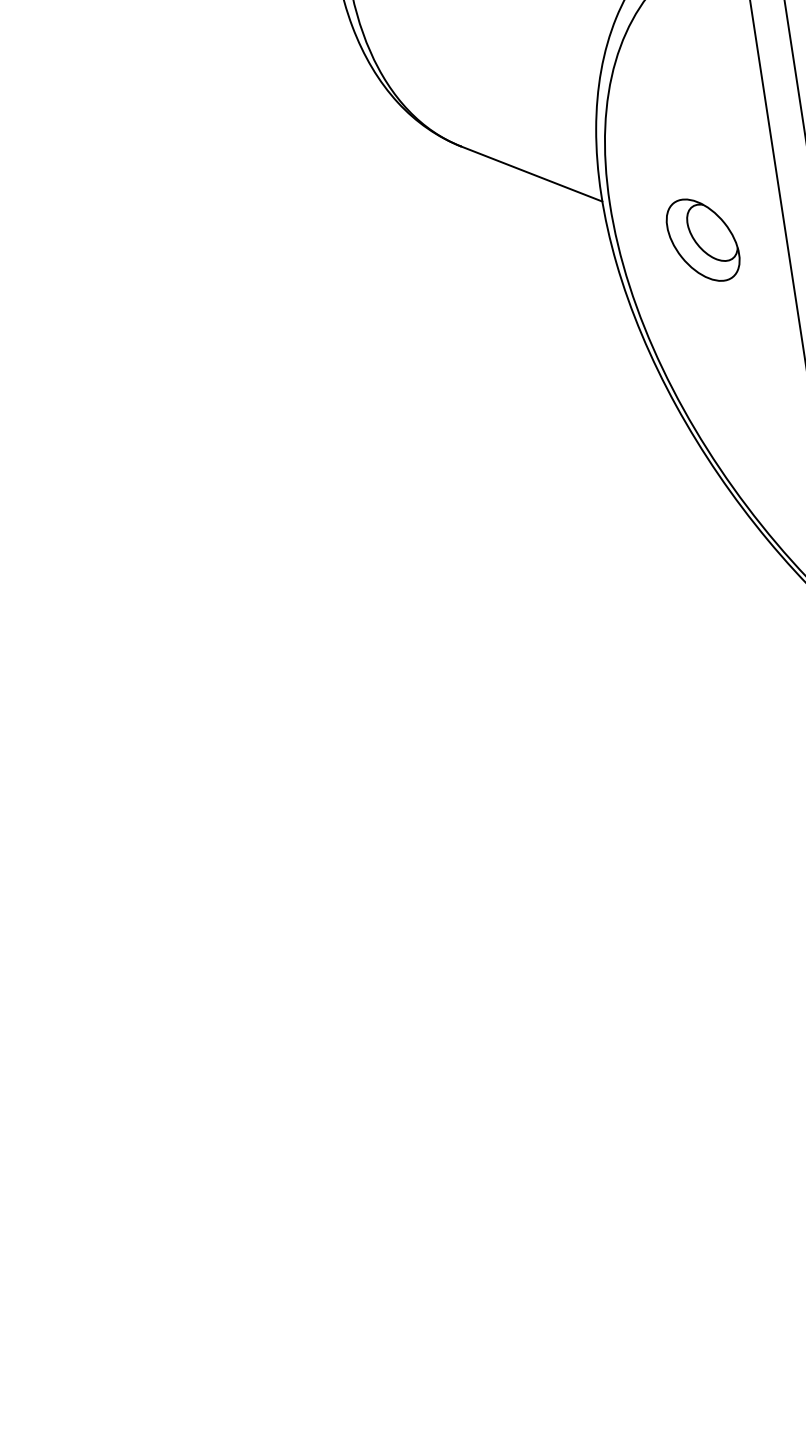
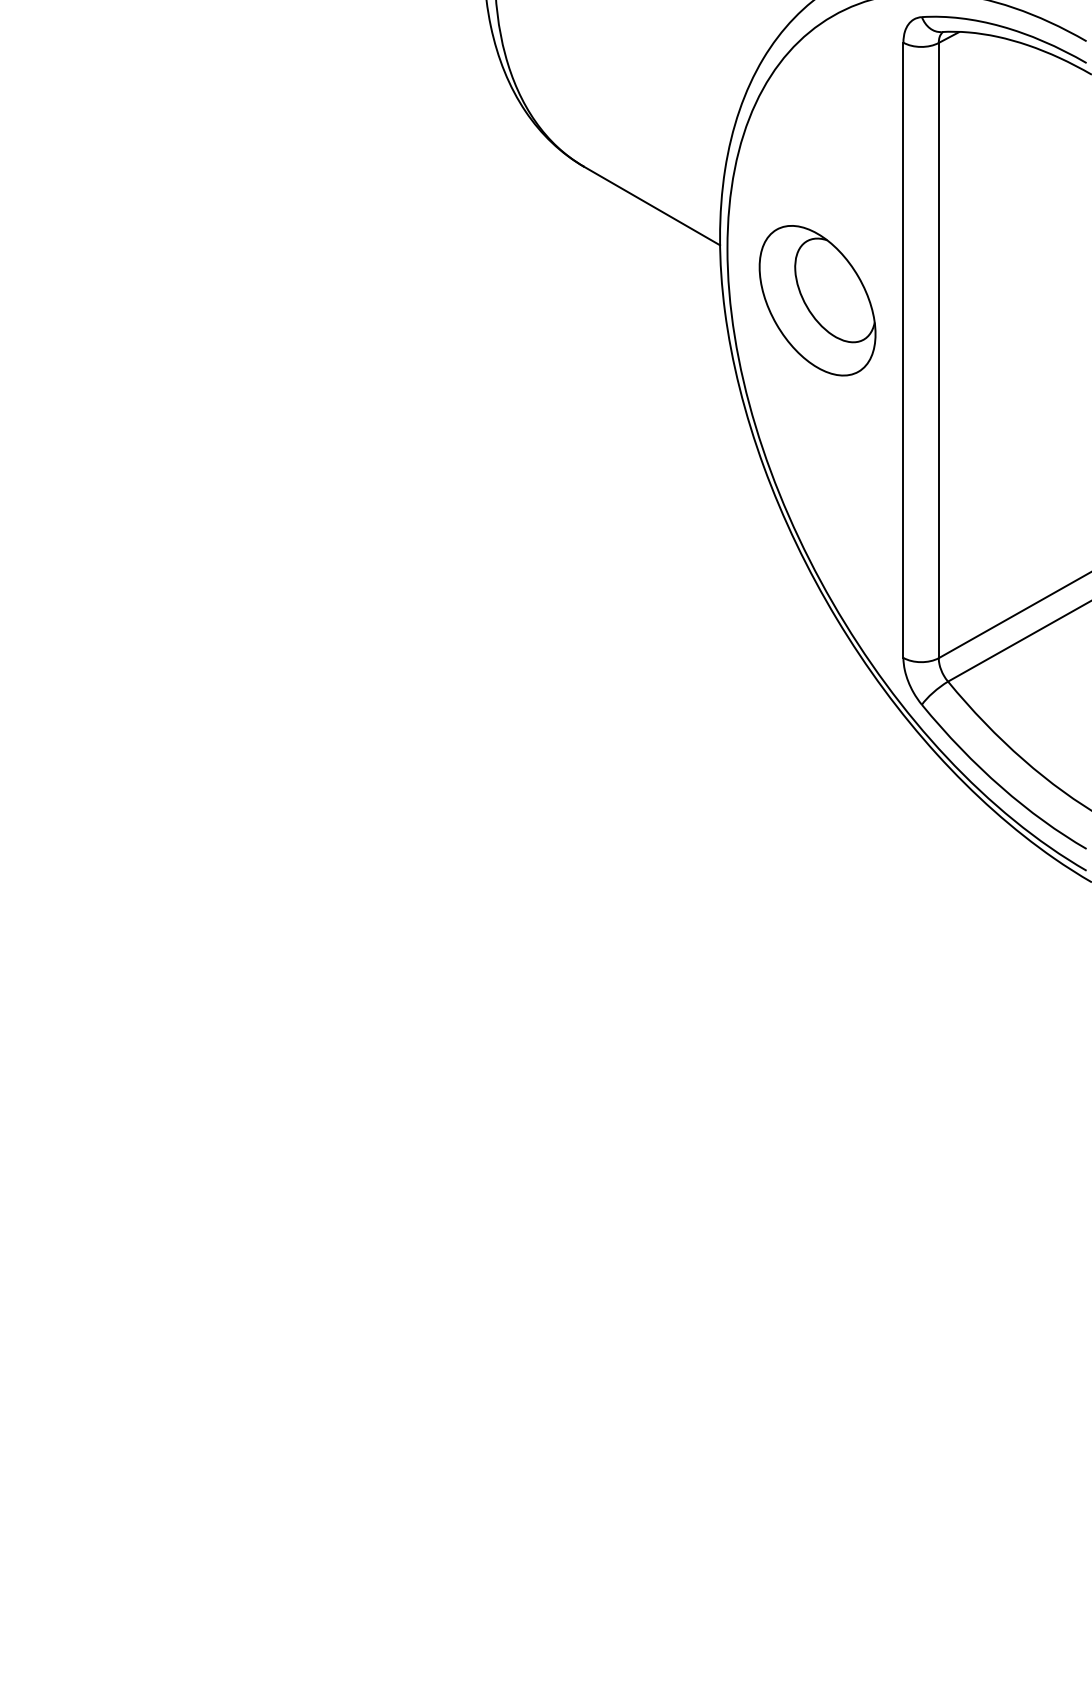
part: (703, 239) -> (817, 300), size x1.67

